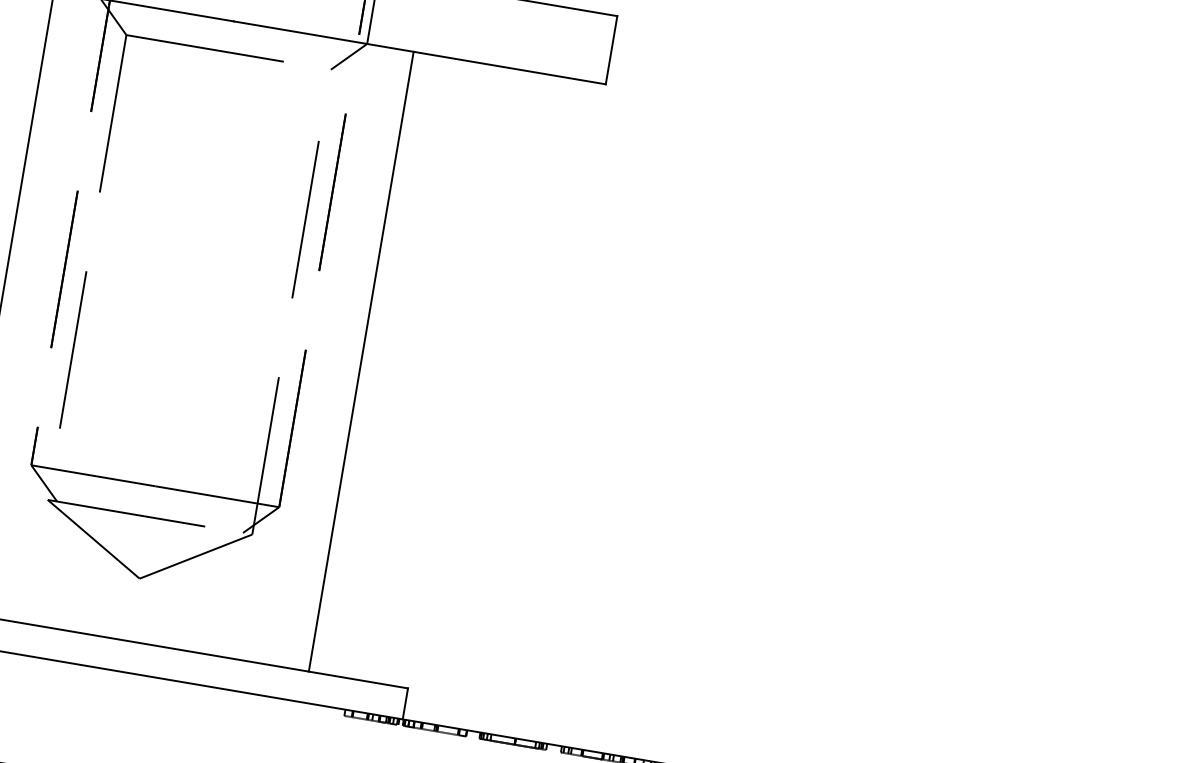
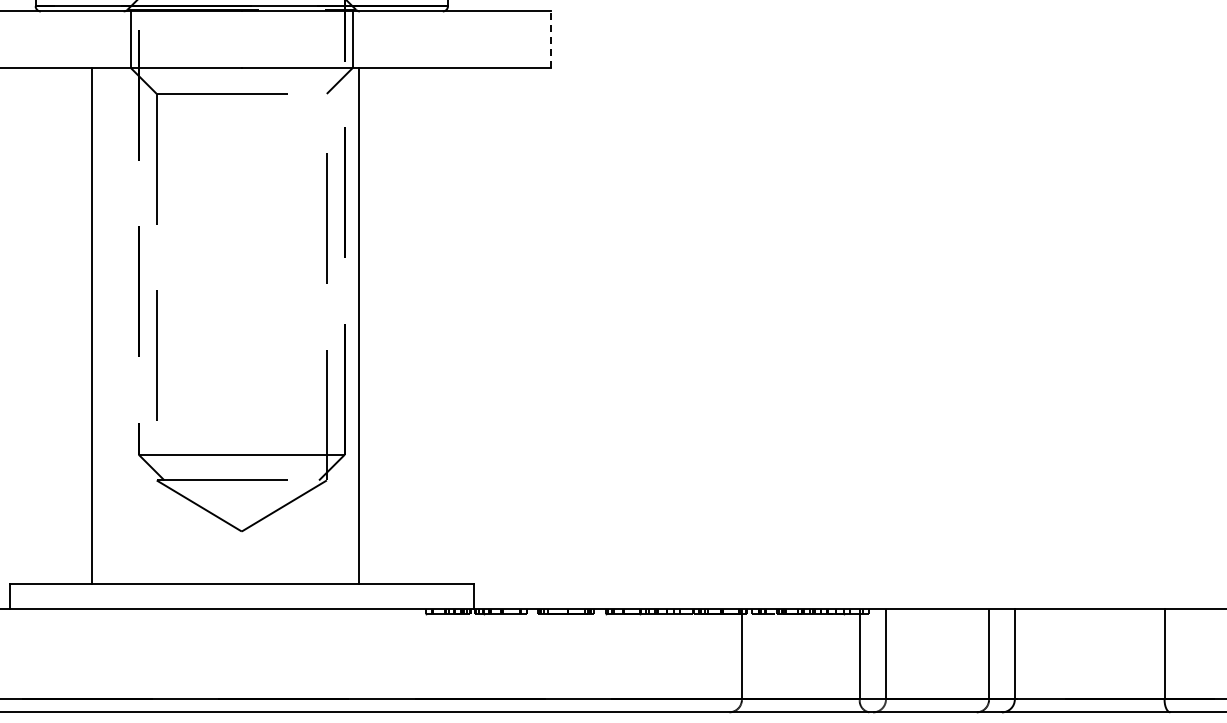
line: (612, 49) -> (551, 39), solid -> dashed
line: (361, 361) -> (359, 325), moved

